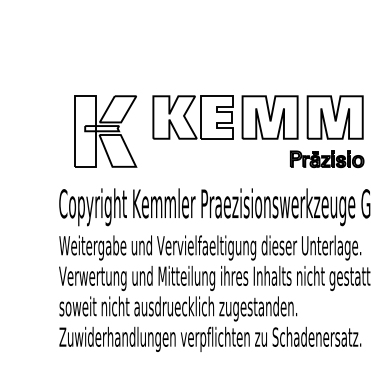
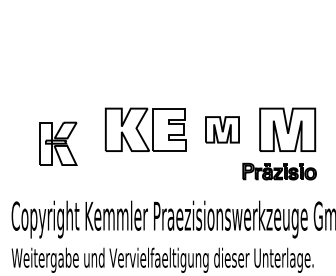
part: (269, 117) -> (221, 129), size x0.6
part: (105, 131) -> (57, 143), size x0.6

